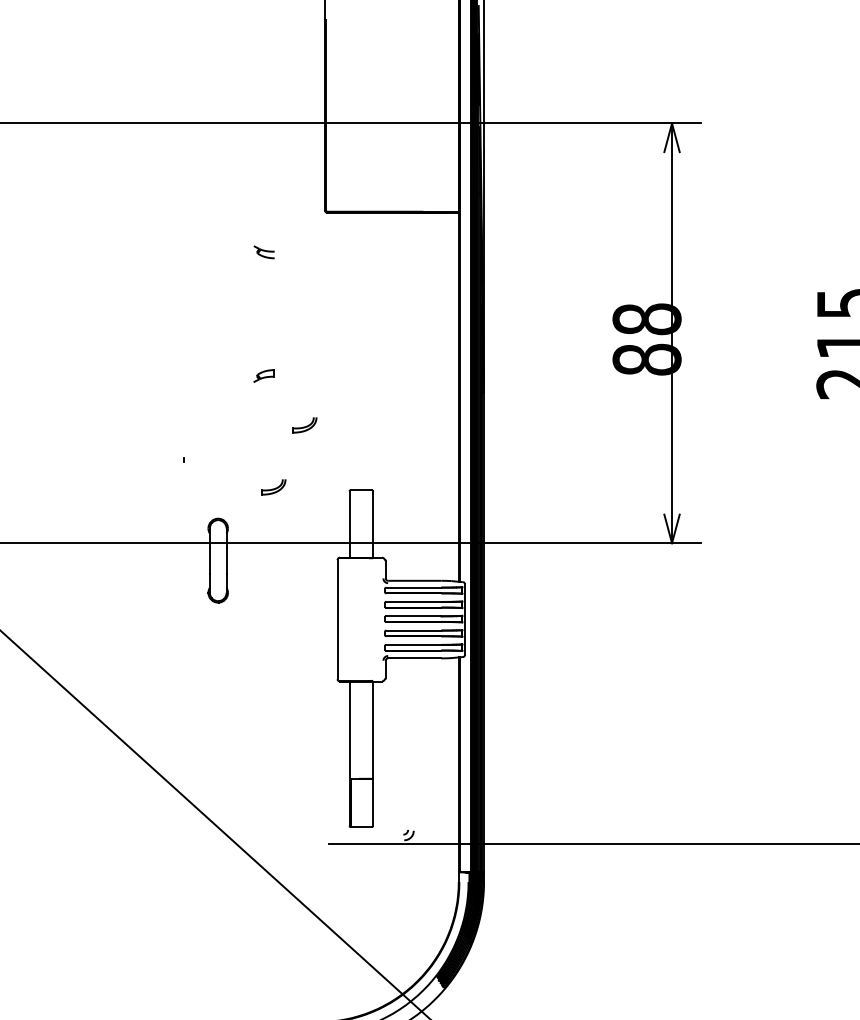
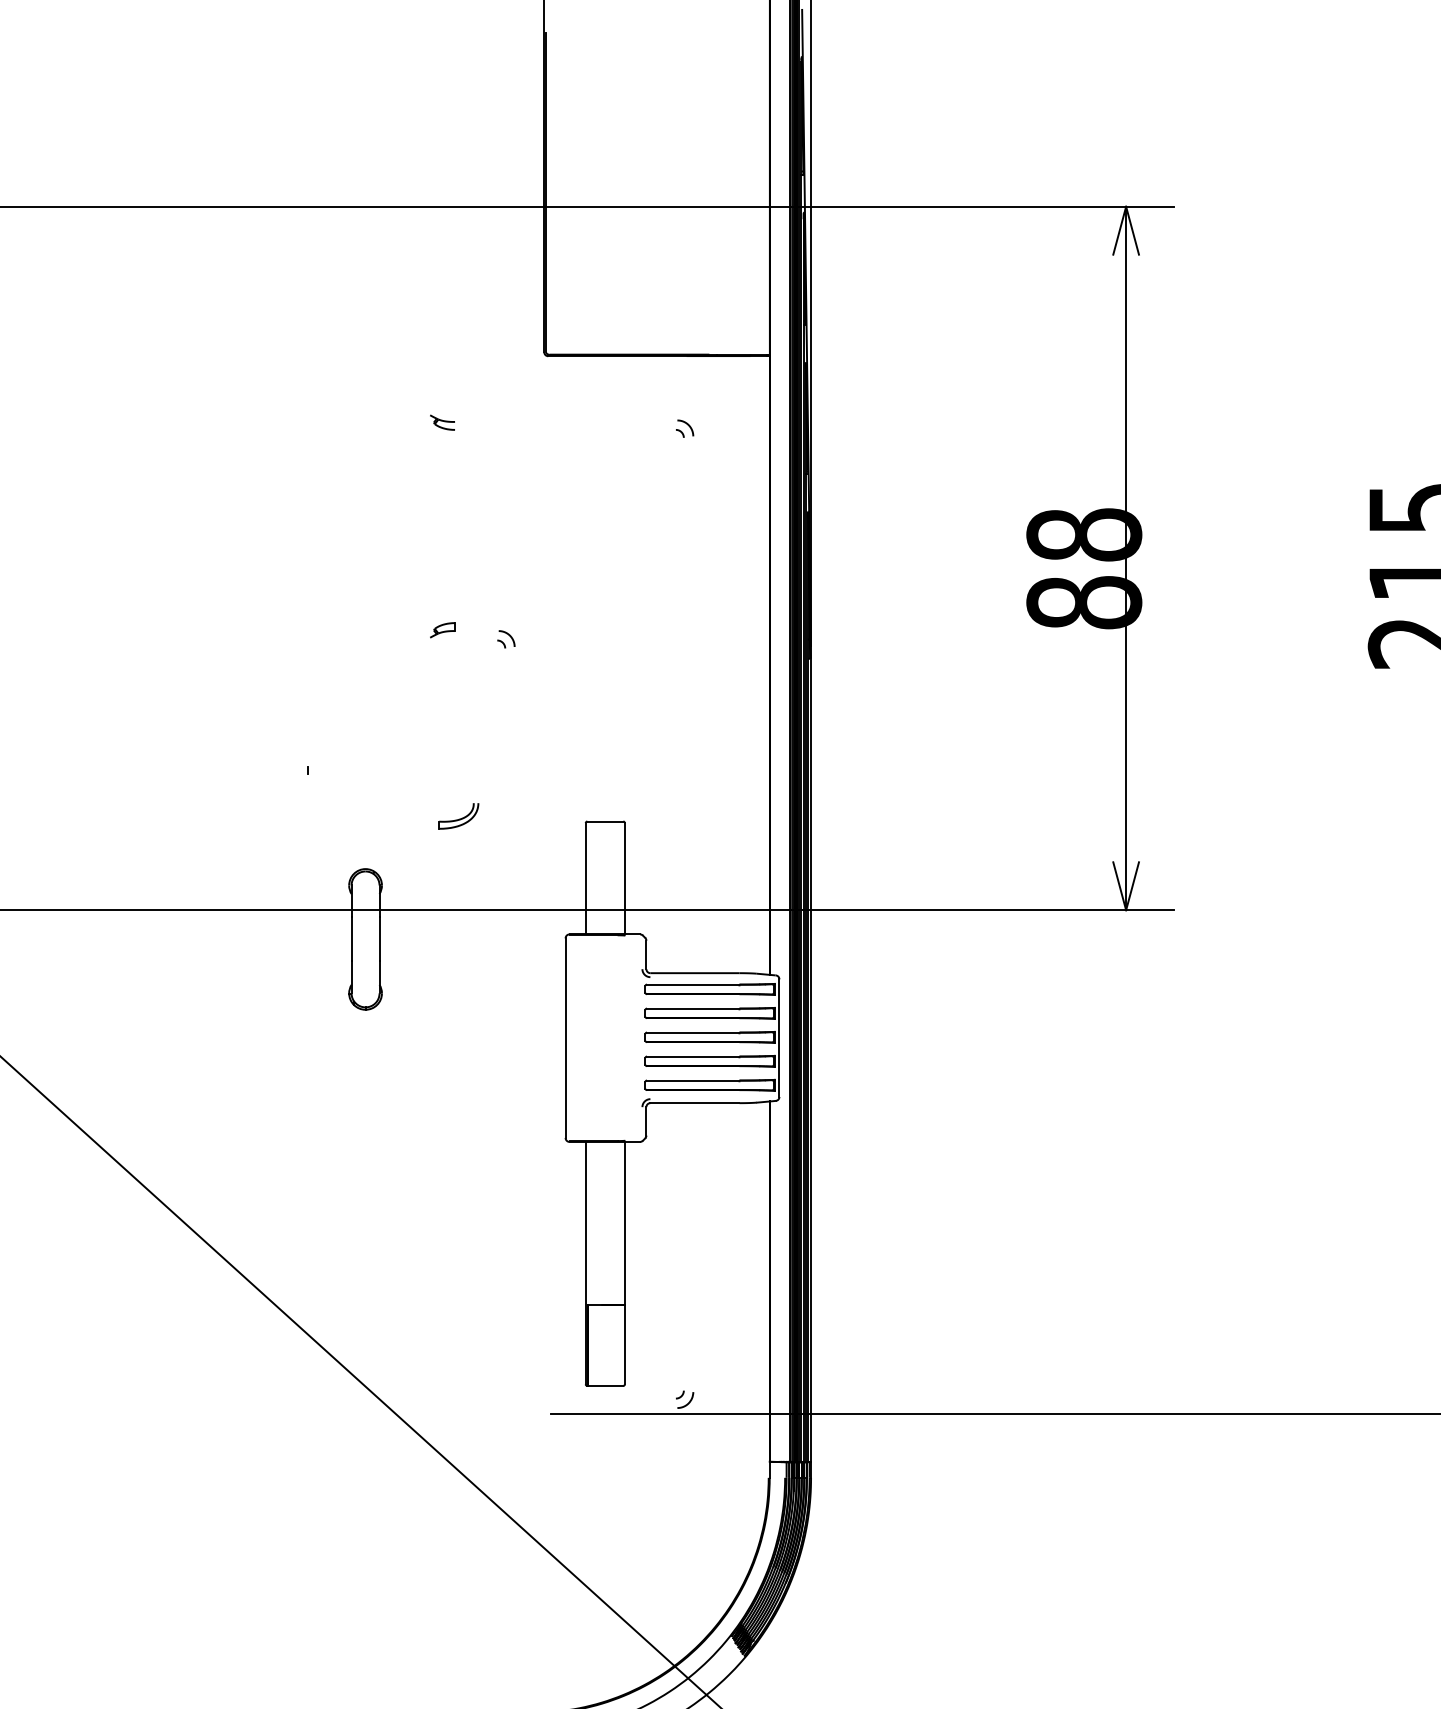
part: (263, 252) -> (441, 422), size x0.71
part: (408, 255) -> (684, 427), added
part: (264, 376) -> (443, 630), size x0.71
part: (302, 380) -> (506, 637), added
part: (304, 425) -> (510, 712), removed

